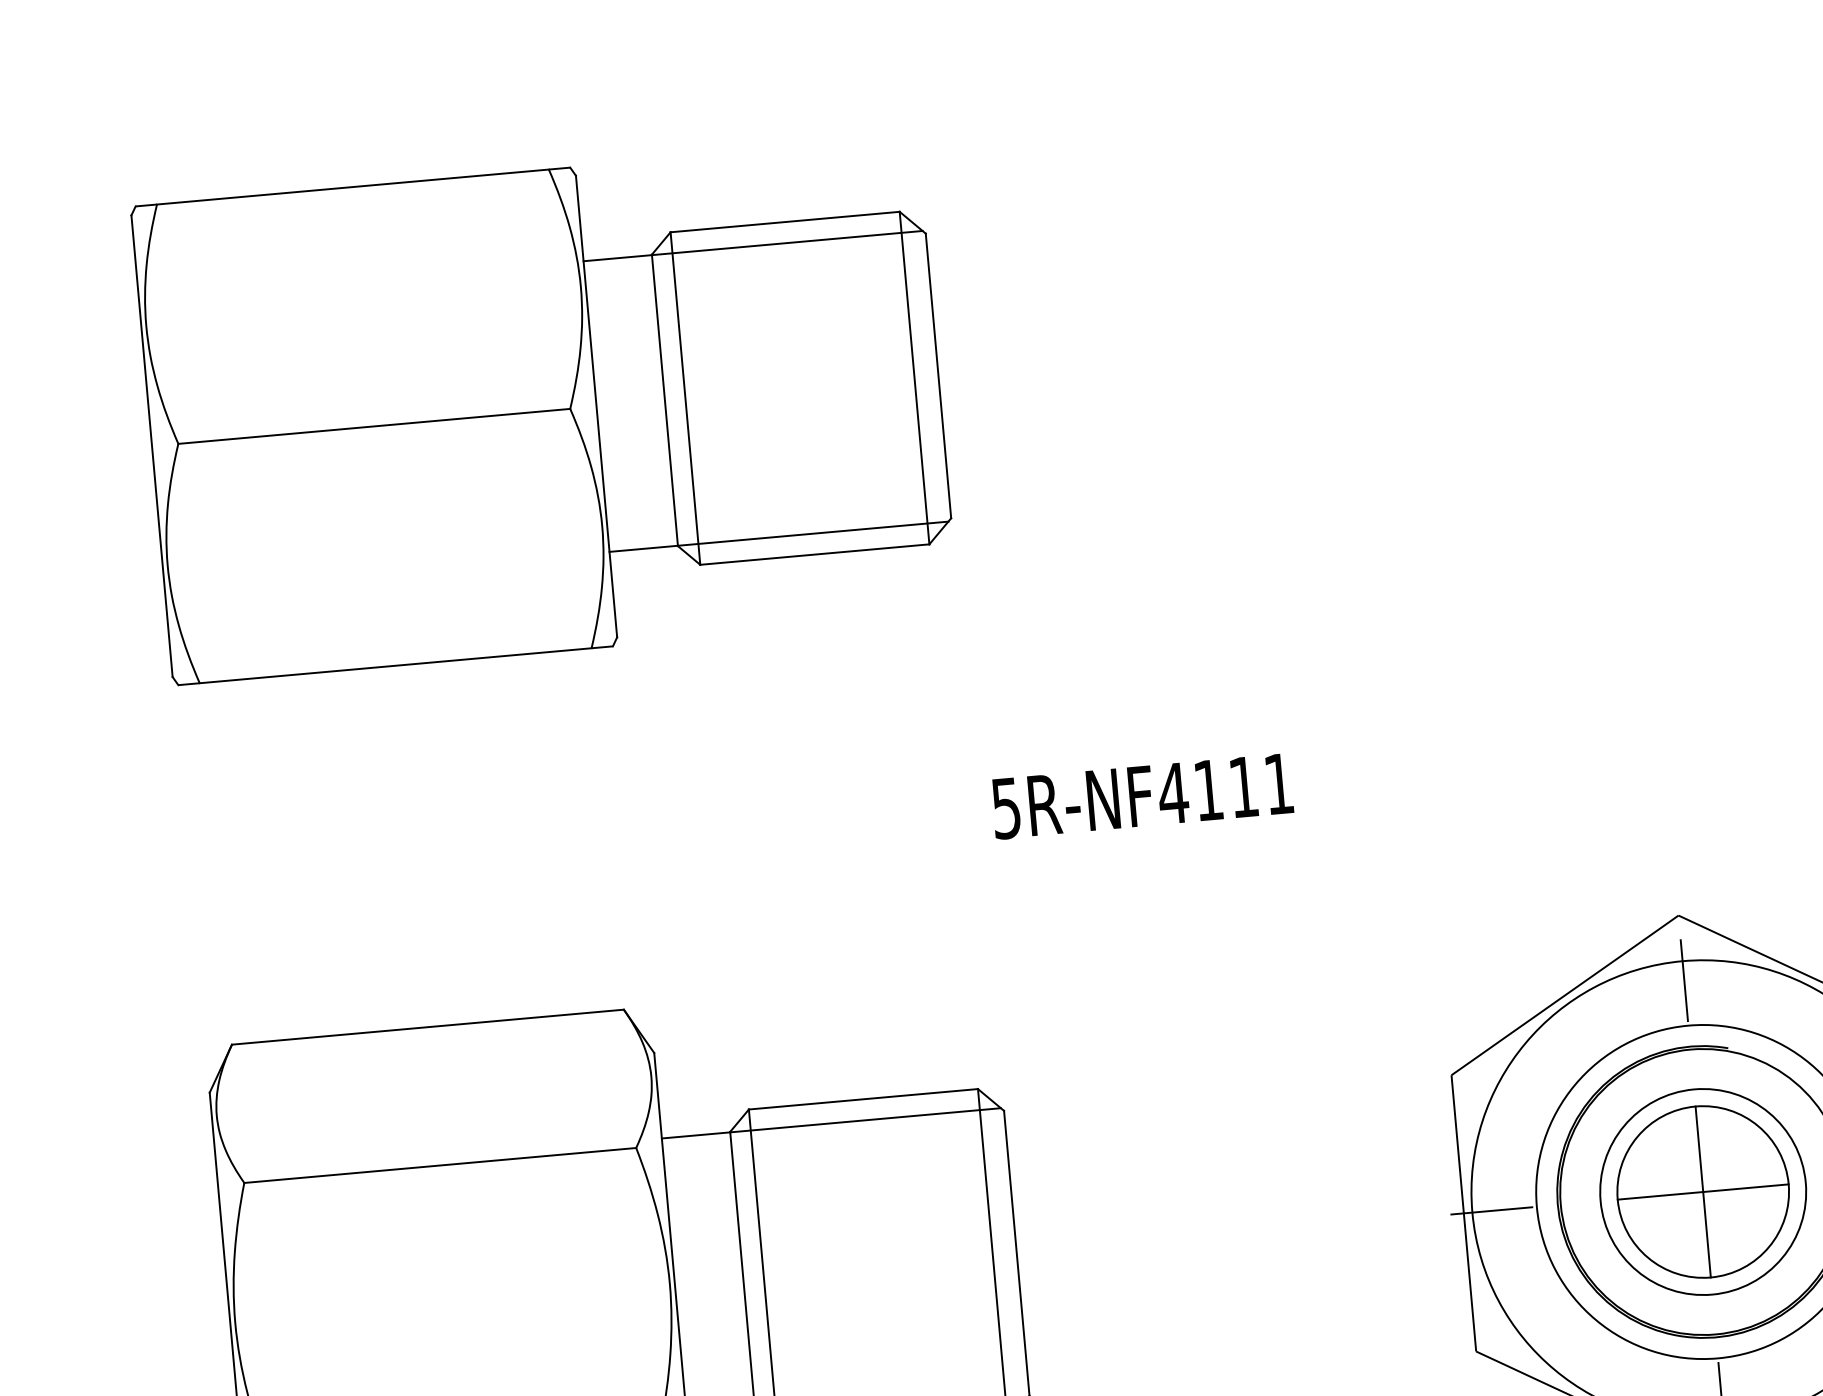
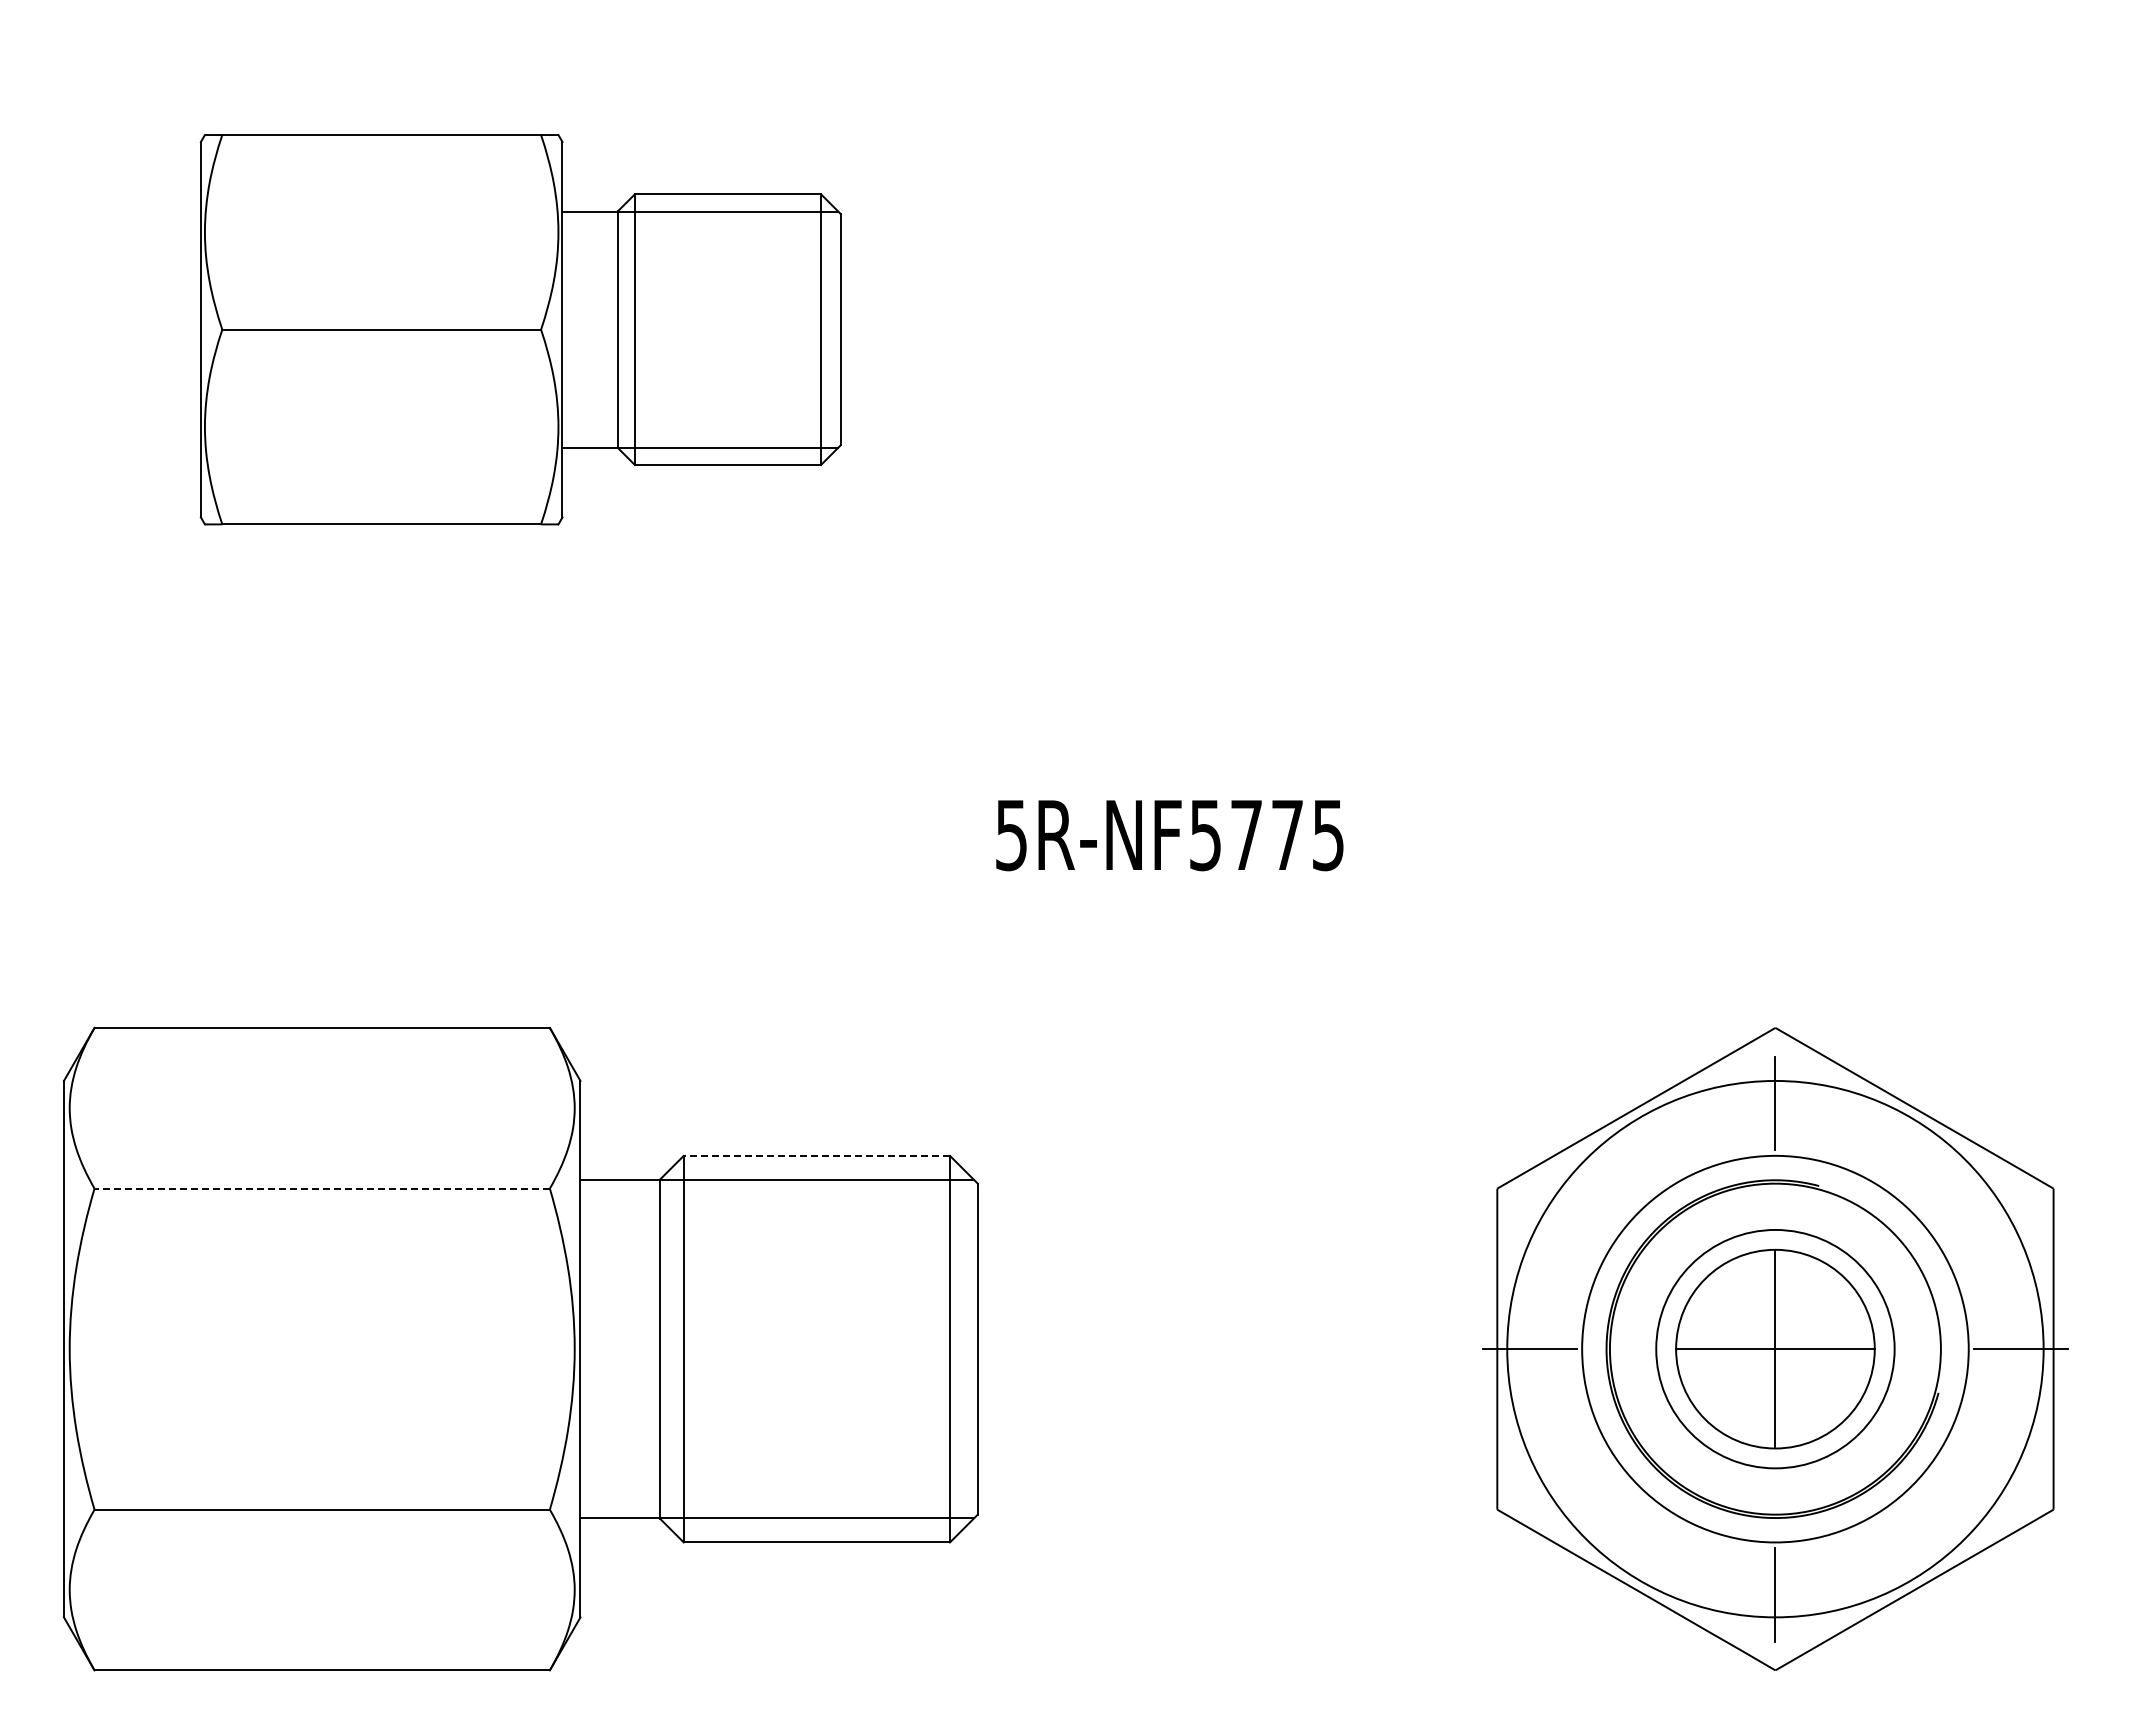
part: (544, 410) -> (520, 329), size x0.7
text: (1224, 789) -> (1265, 835), 5R-NF4111 -> 5R-NF5775
line: (863, 1099) -> (816, 1155), solid -> dashed
line: (440, 1165) -> (322, 1188), solid -> dashed

